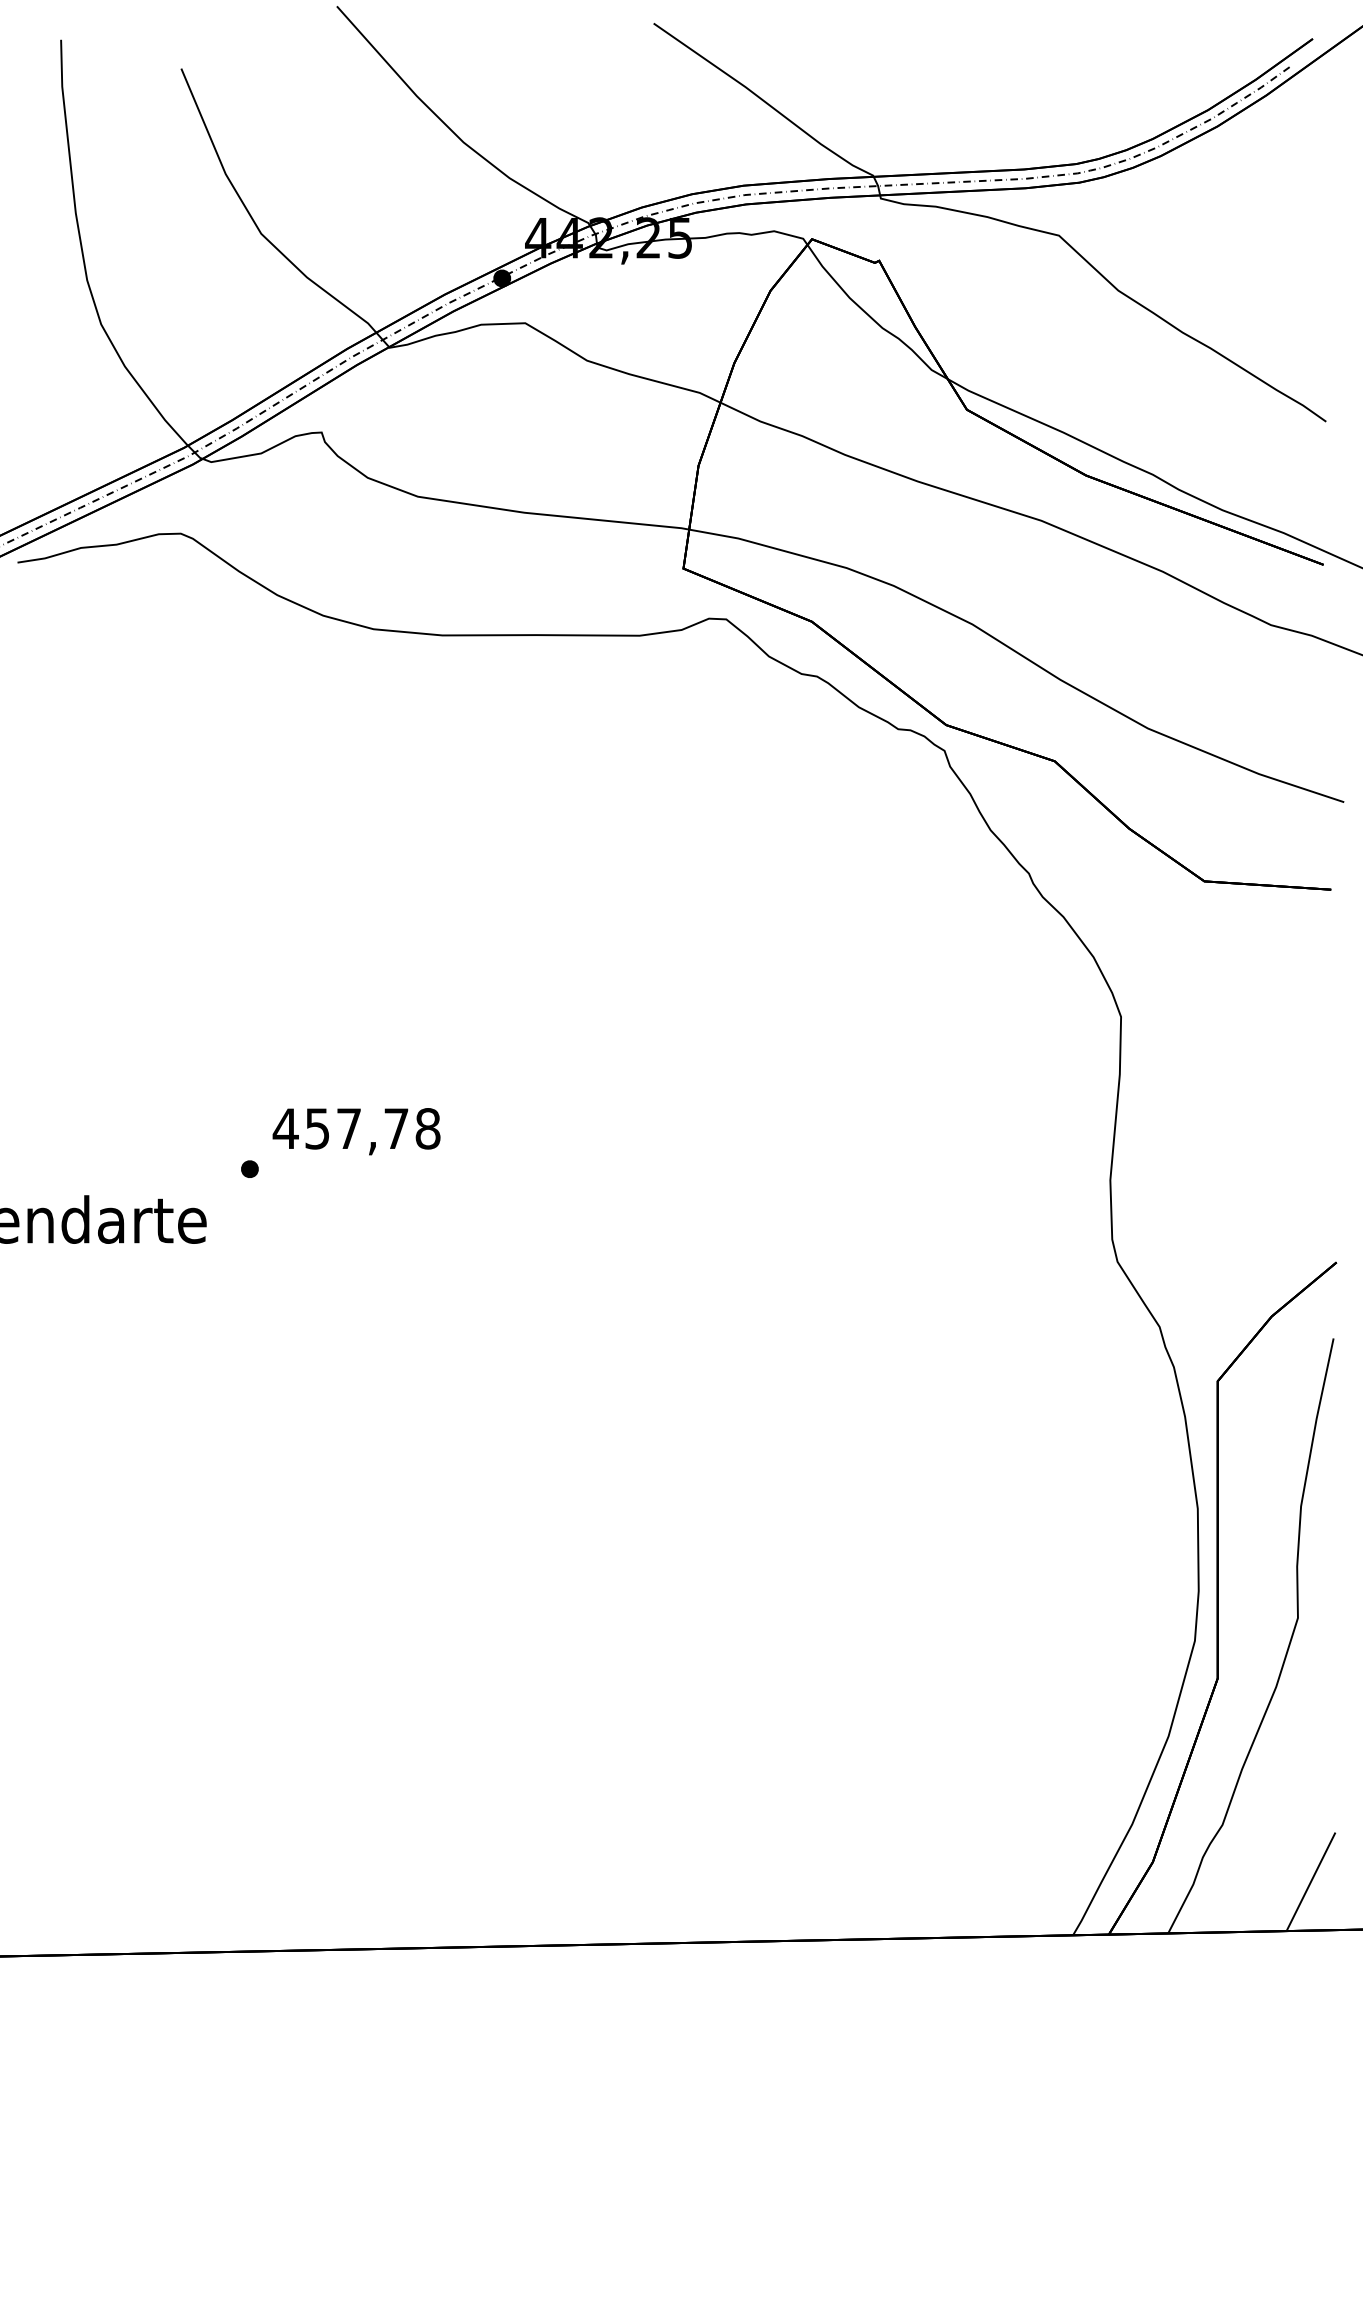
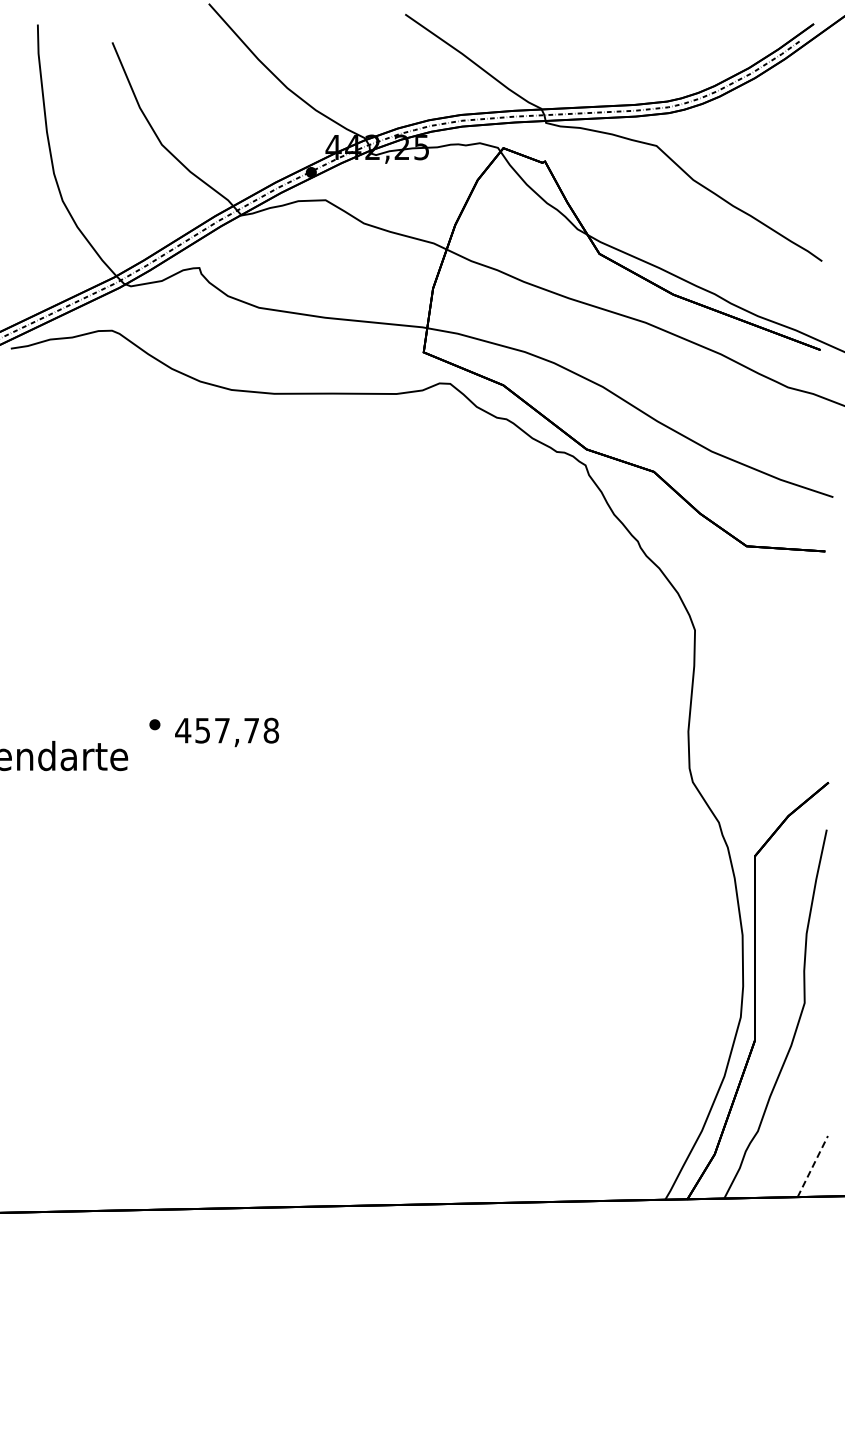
text: (357, 1131) -> (227, 732), moved
line: (1312, 1881) -> (813, 1166), solid -> dashed

